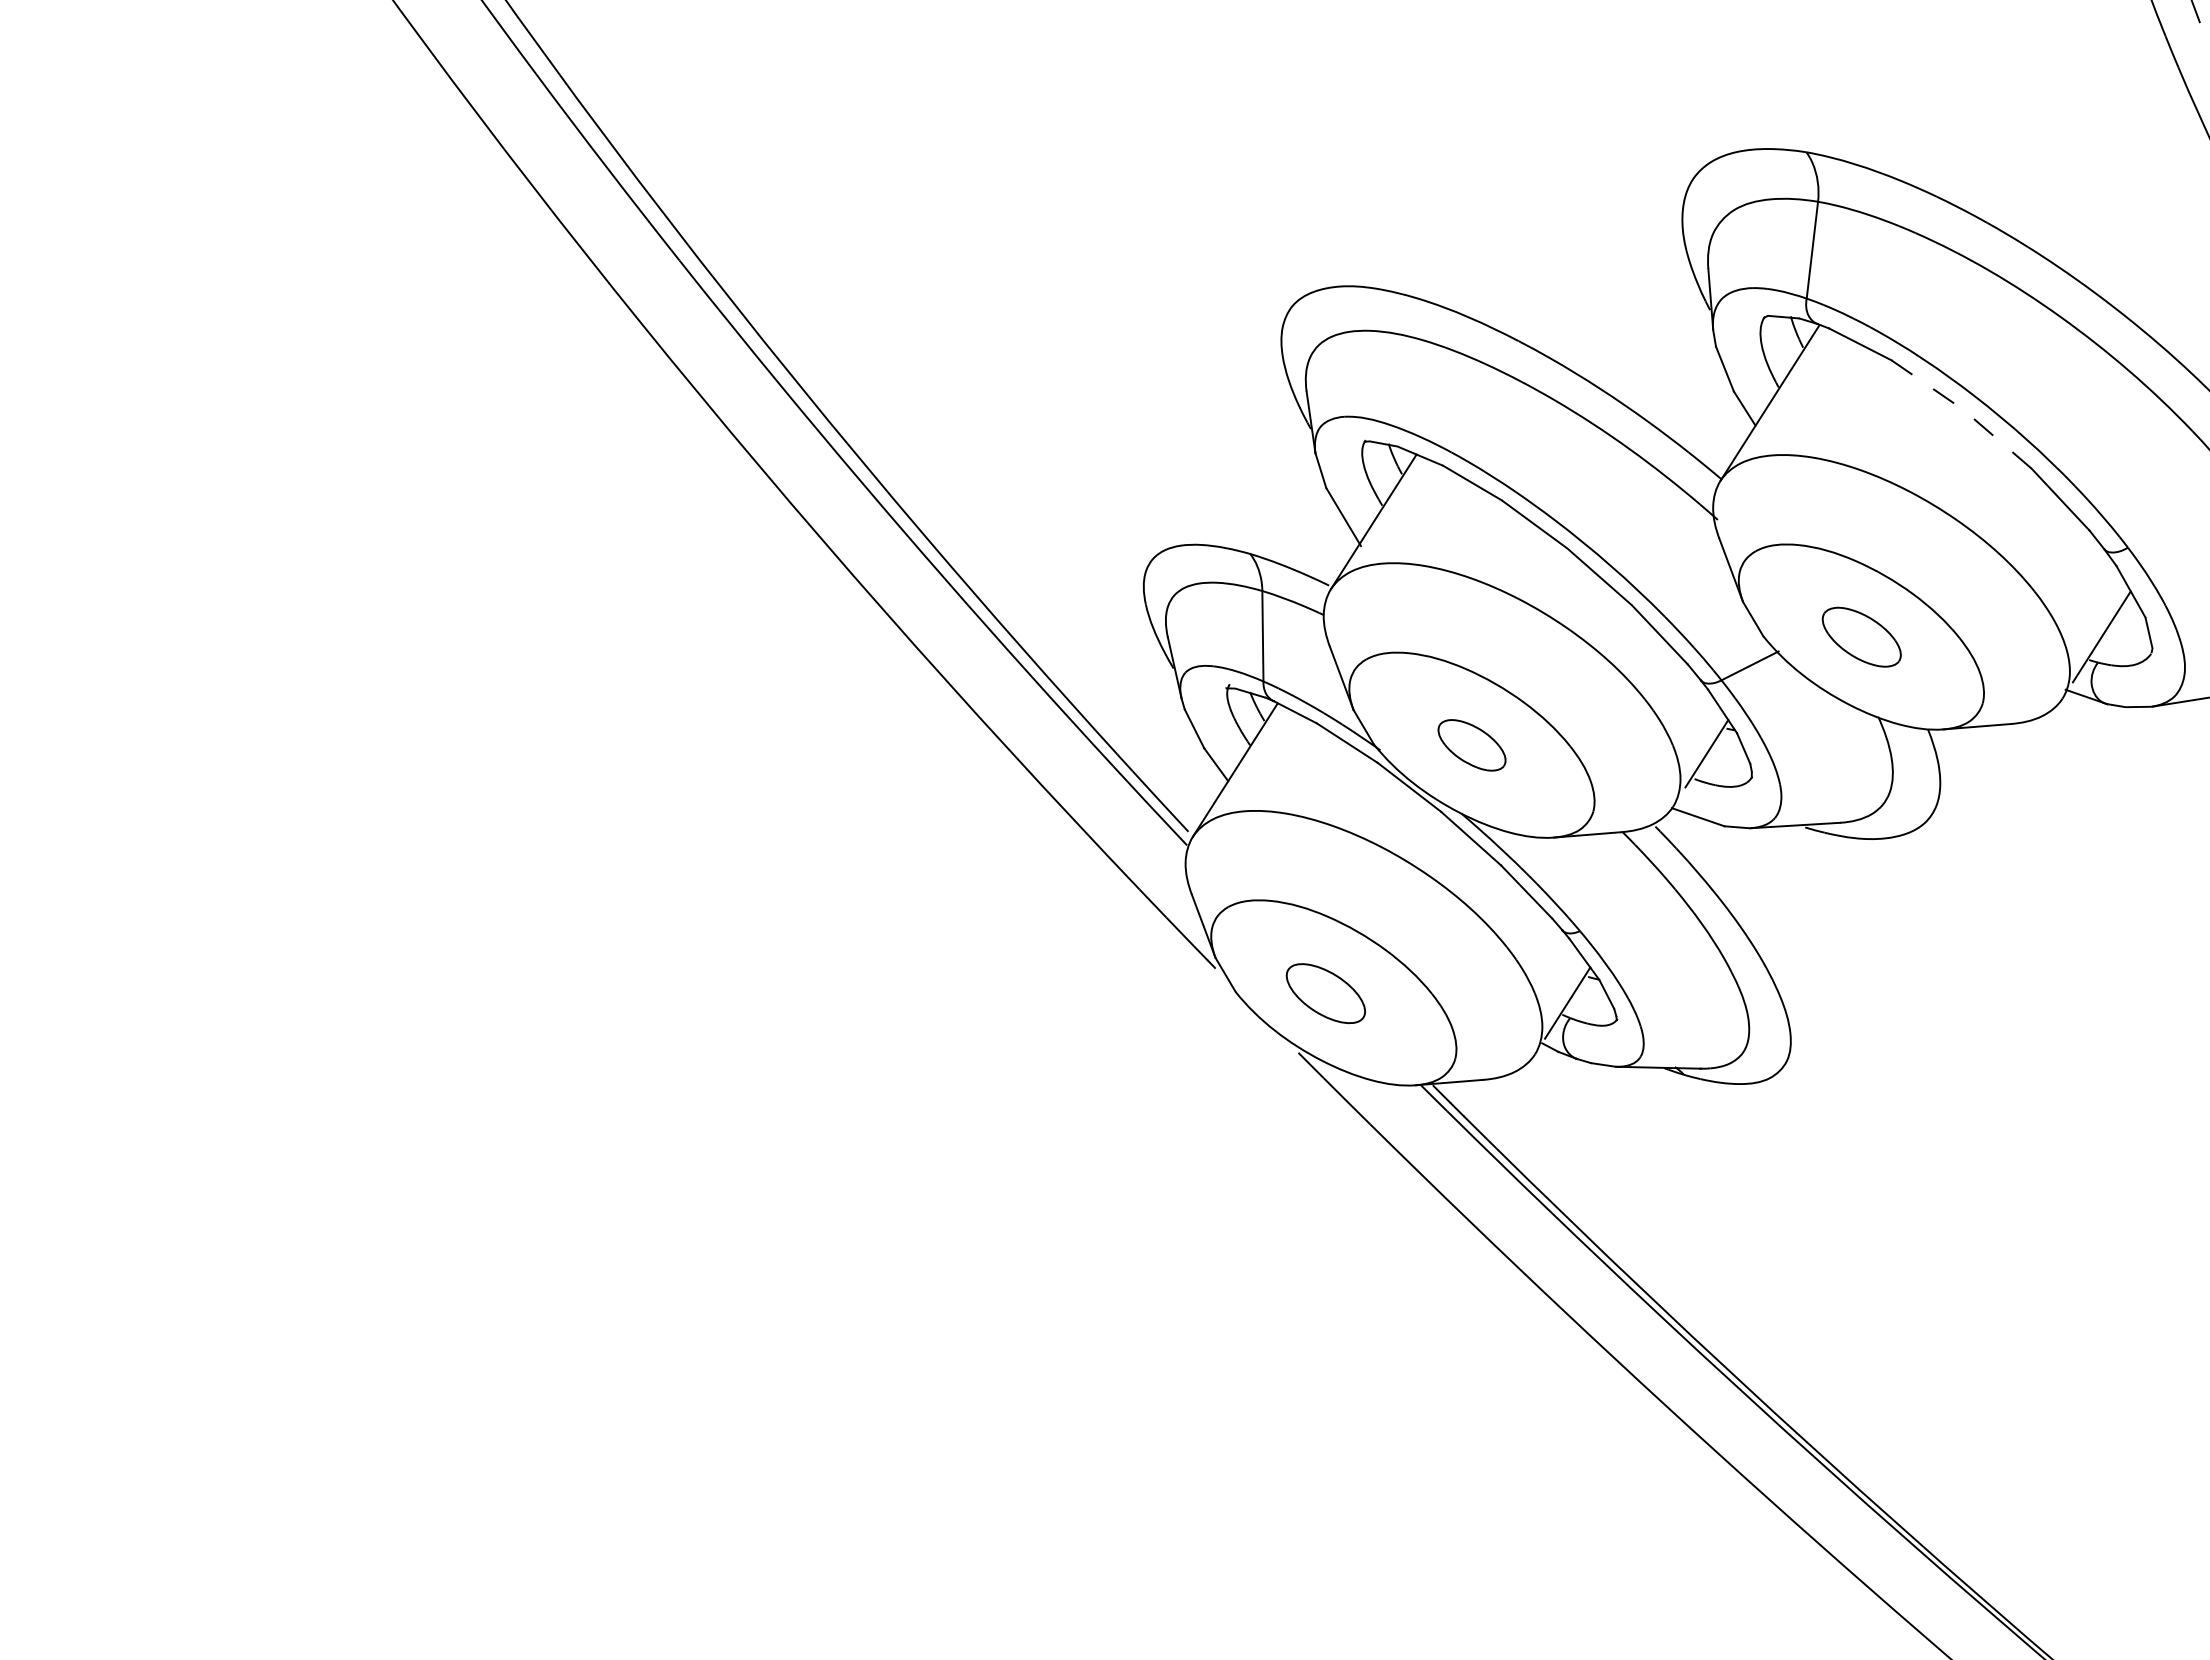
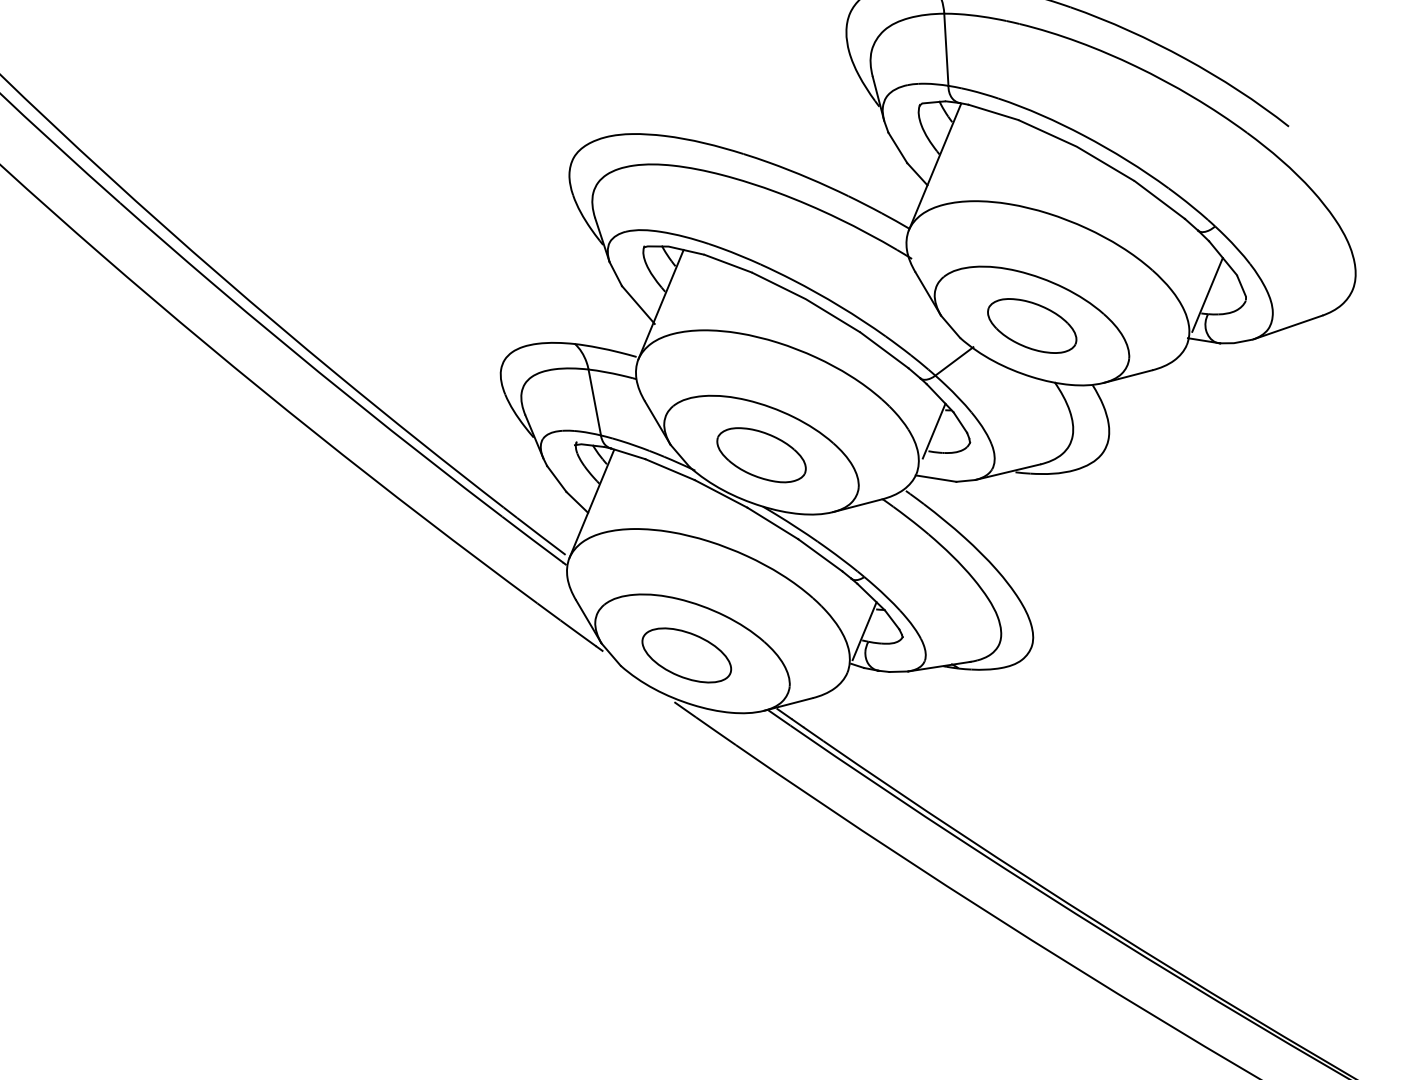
line: (1964, 410) -> (1078, 147), dashed -> solid
part: (1861, 637) -> (1032, 326), size x1.43
part: (1471, 745) -> (761, 455), size x1.67
part: (1325, 993) -> (686, 655), size x1.43

